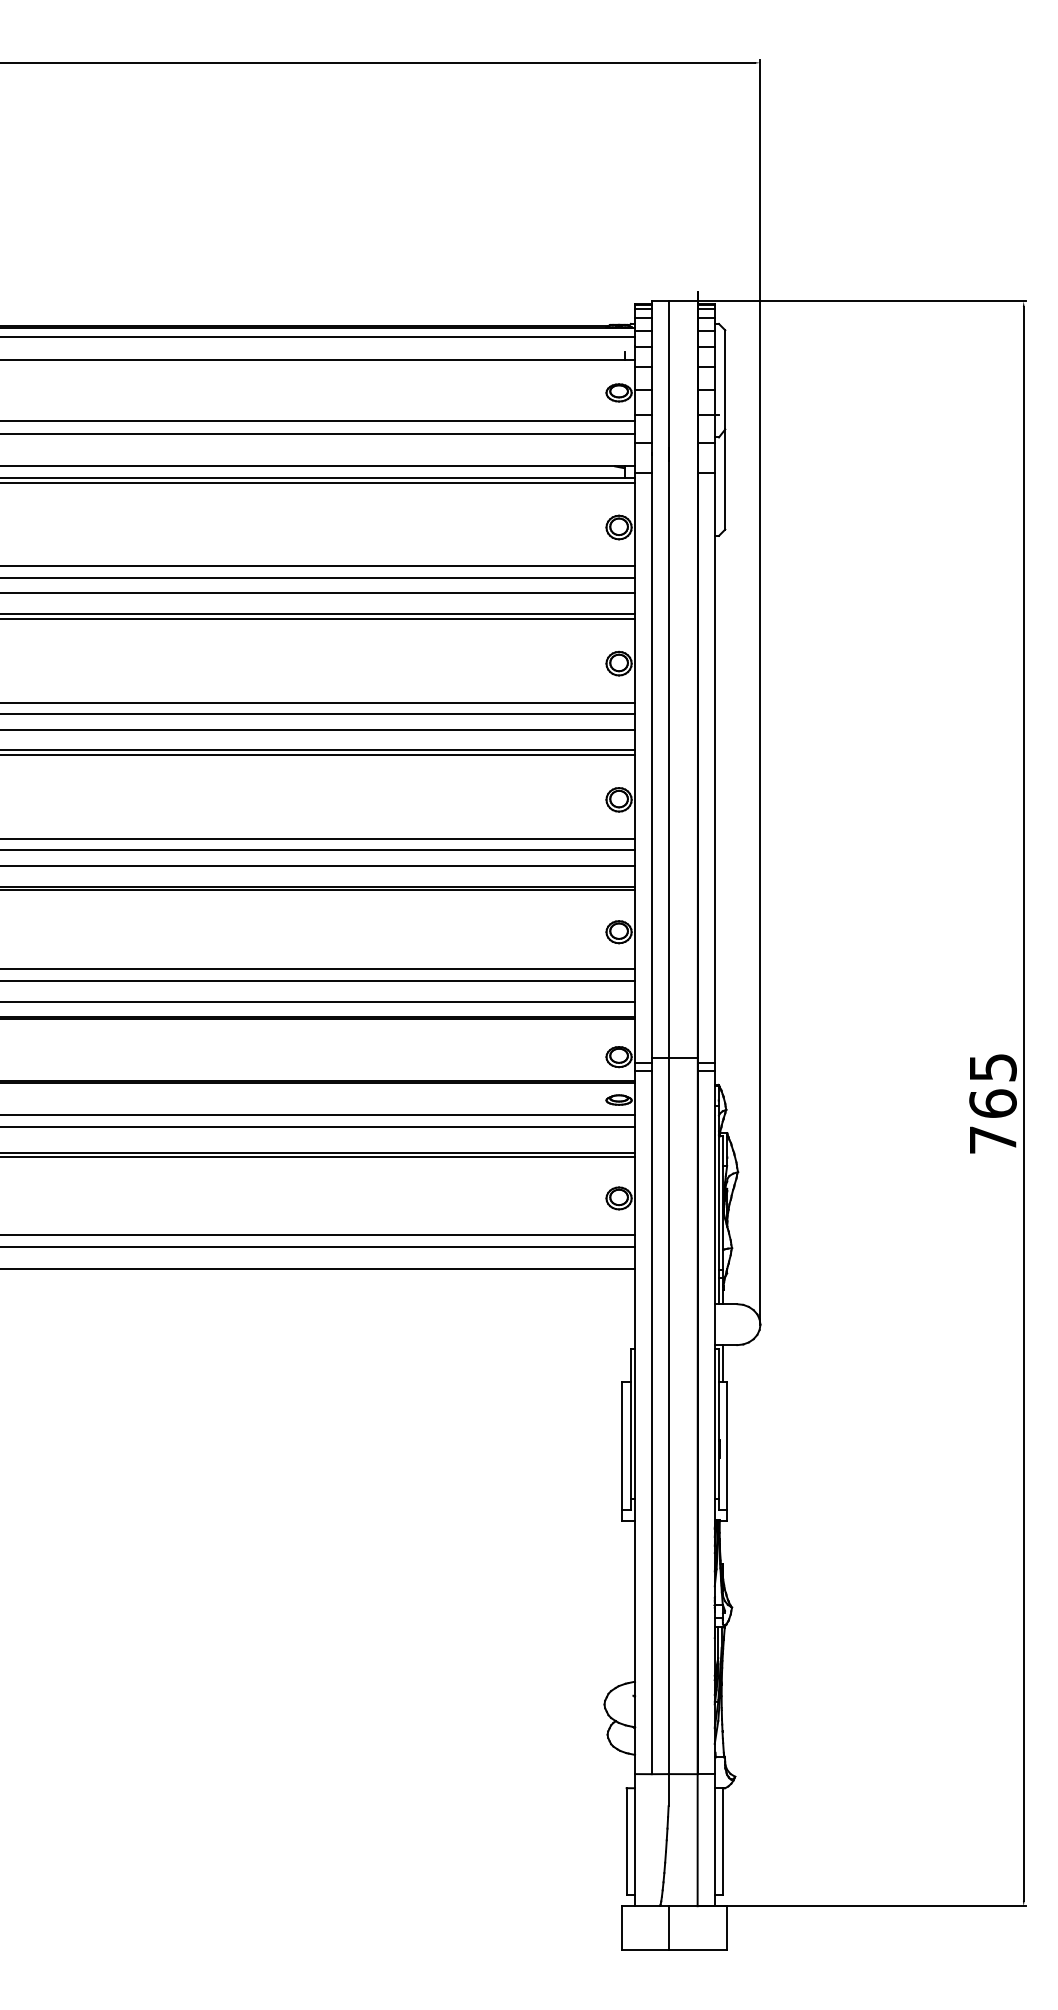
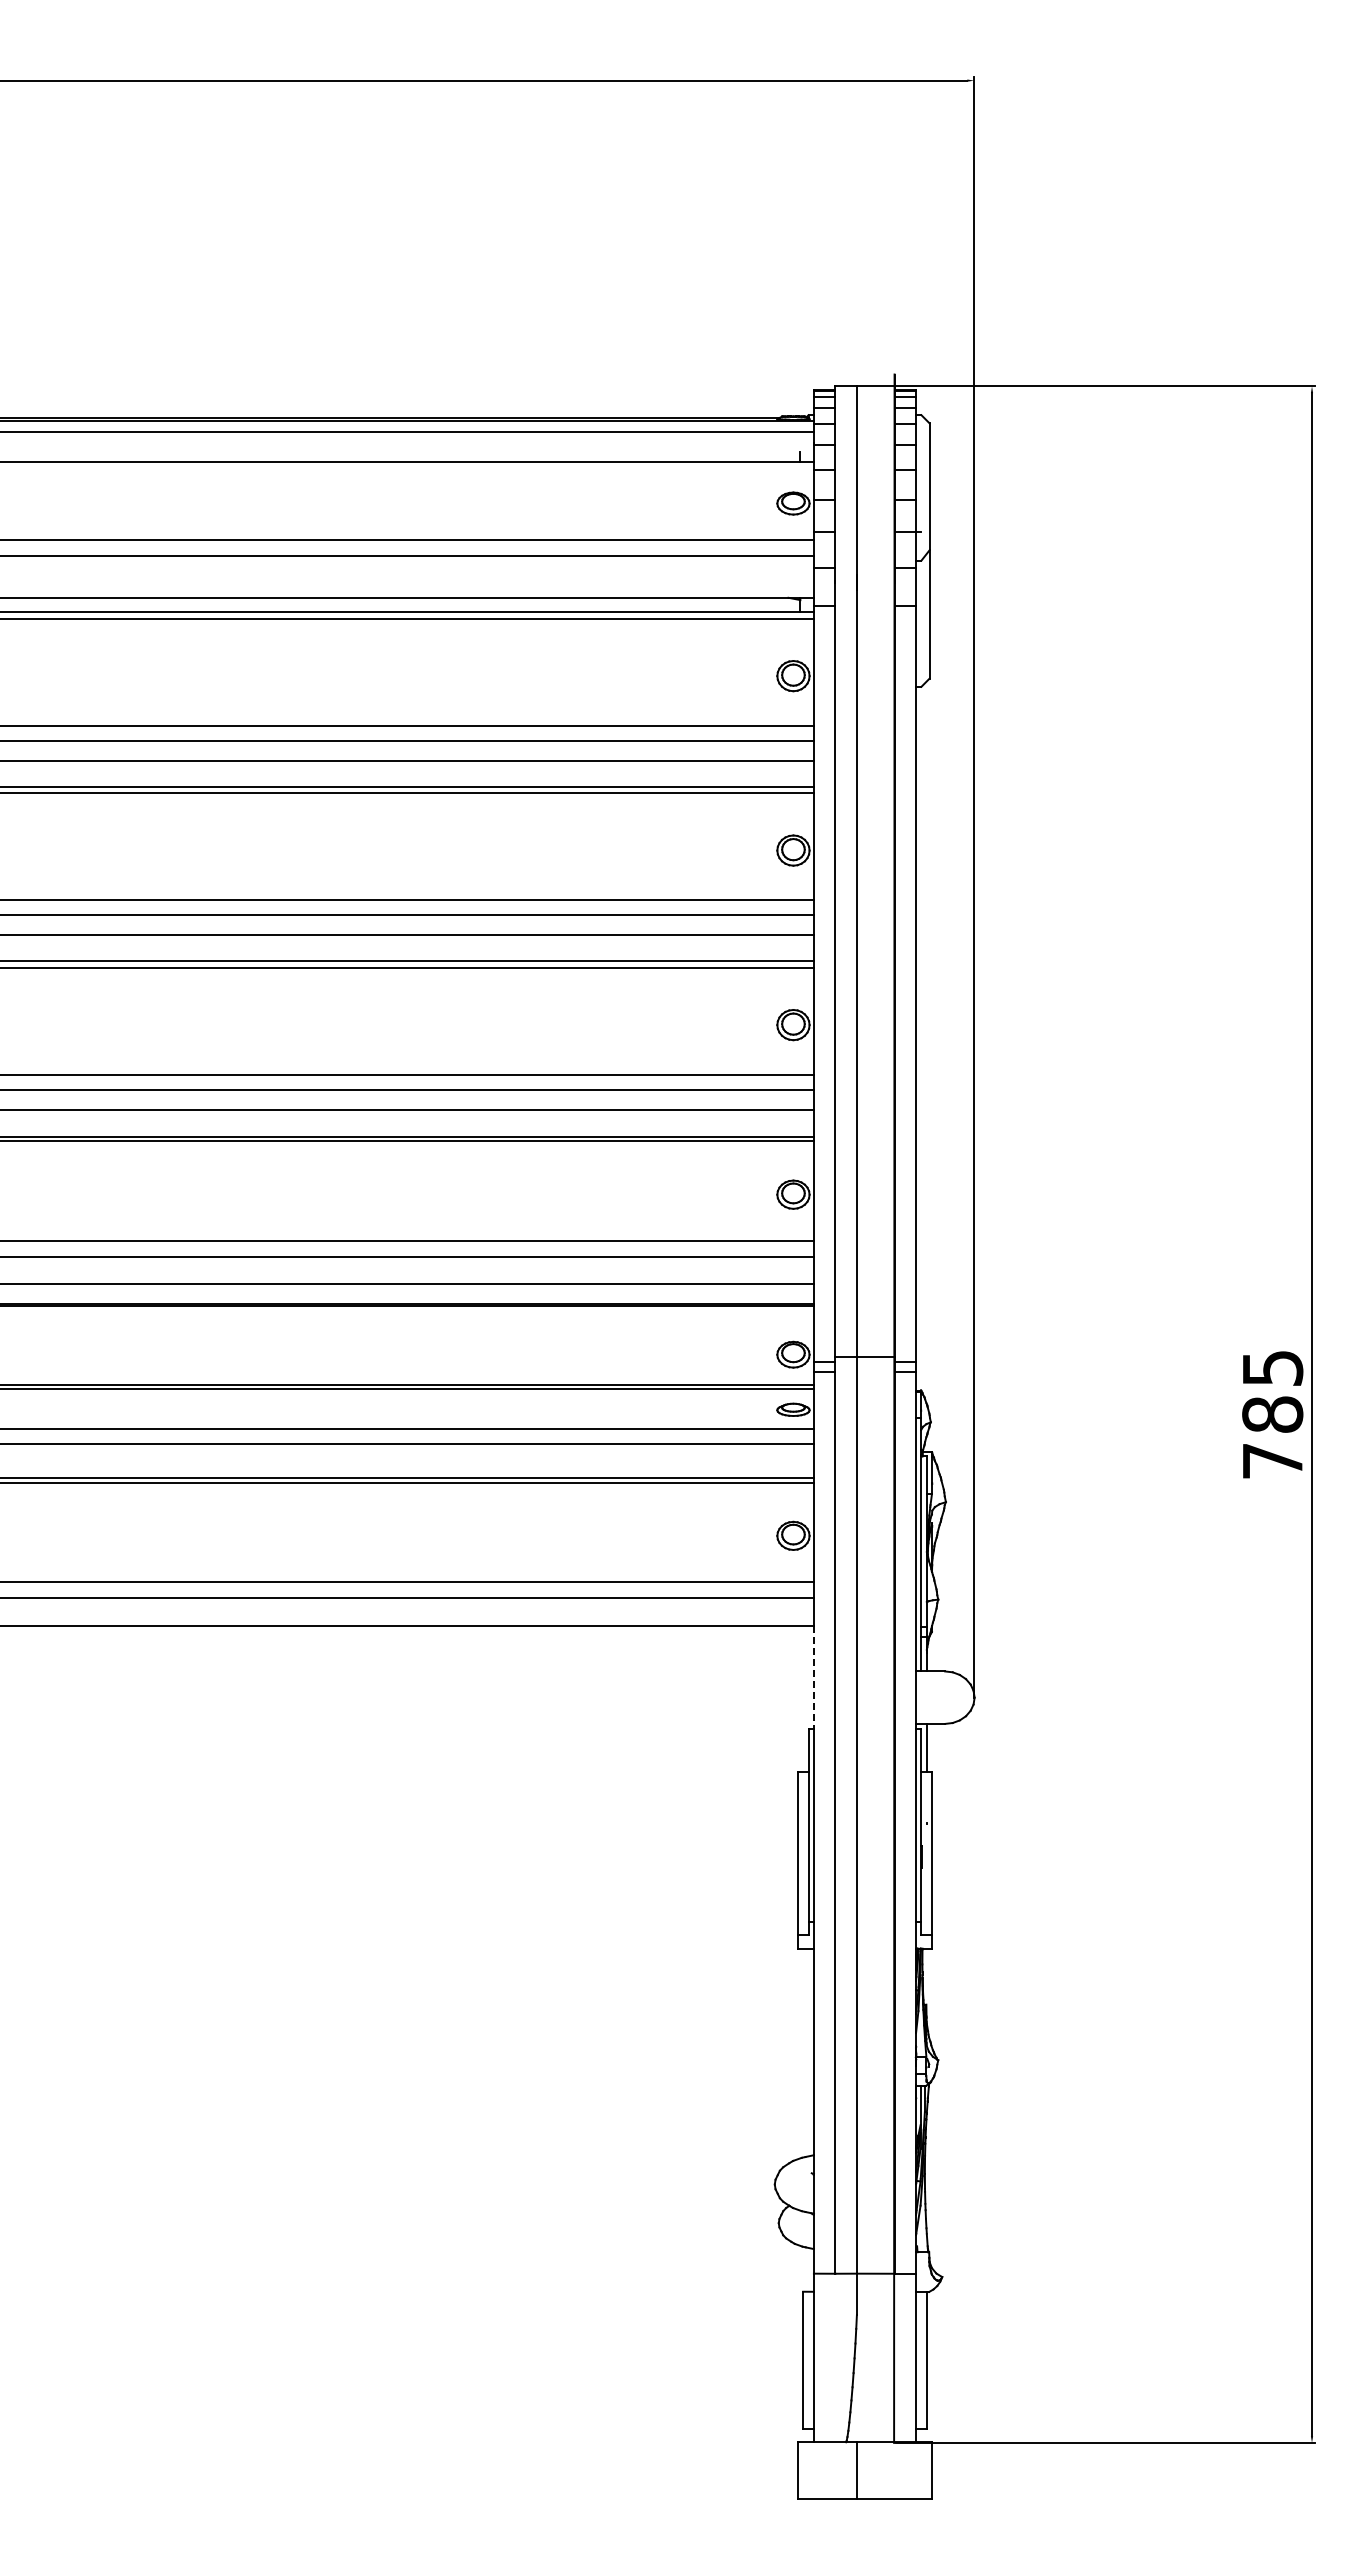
text: (992, 1103) -> (1272, 1414), 765 -> 785
line: (634, 1308) -> (813, 1677), solid -> dashed

